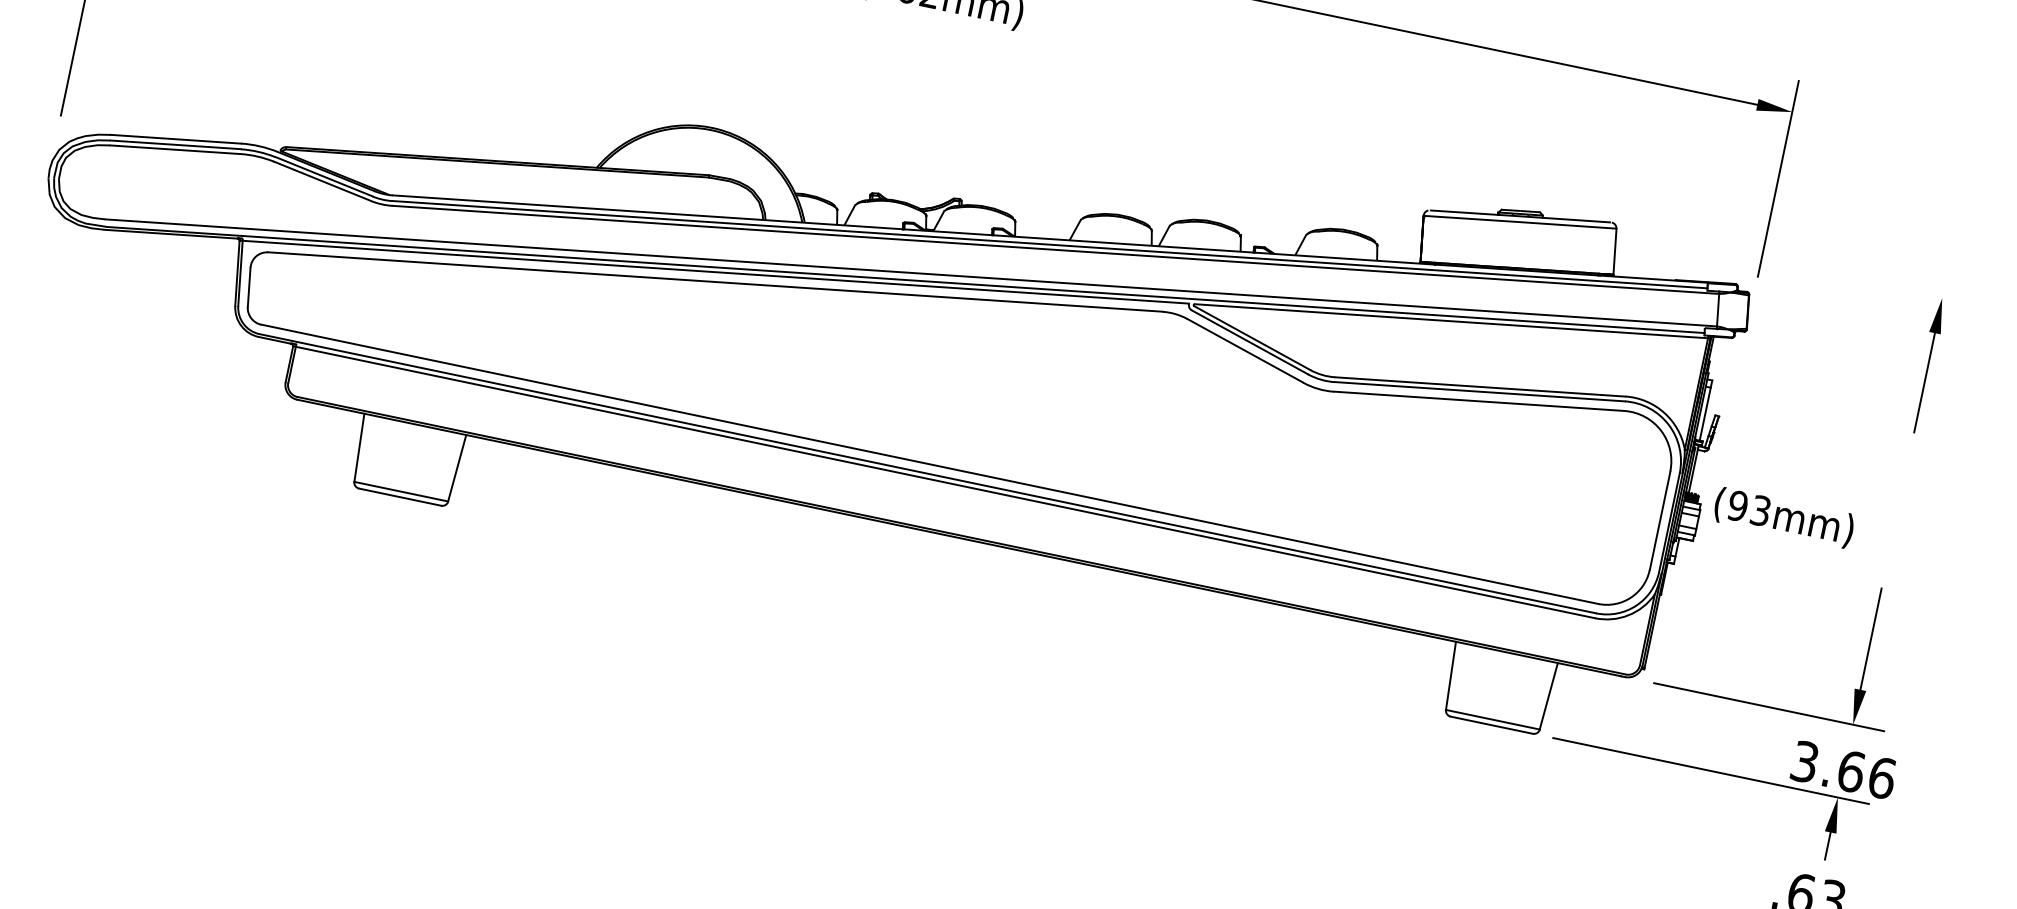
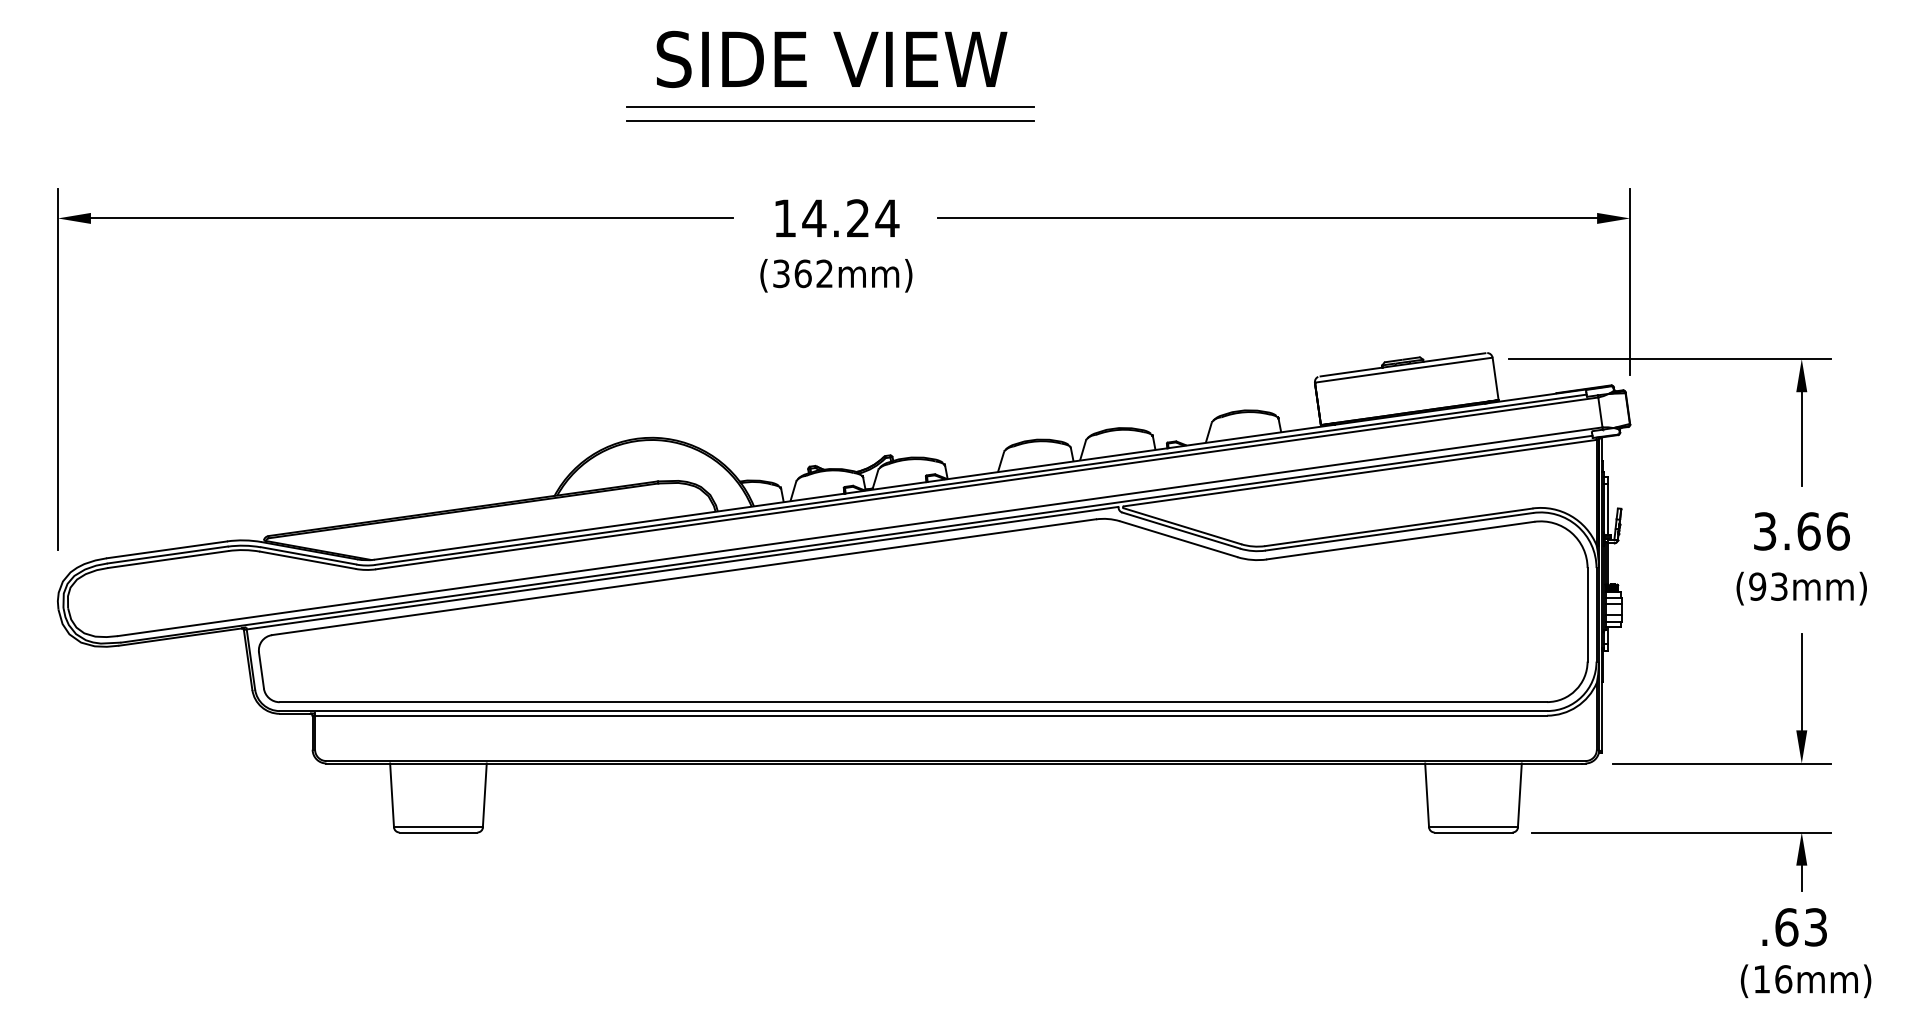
line: (1802, 269) -> (1669, 359), added
text: (1783, 517) -> (1801, 588), moved
text: (1843, 770) -> (1801, 531), moved

